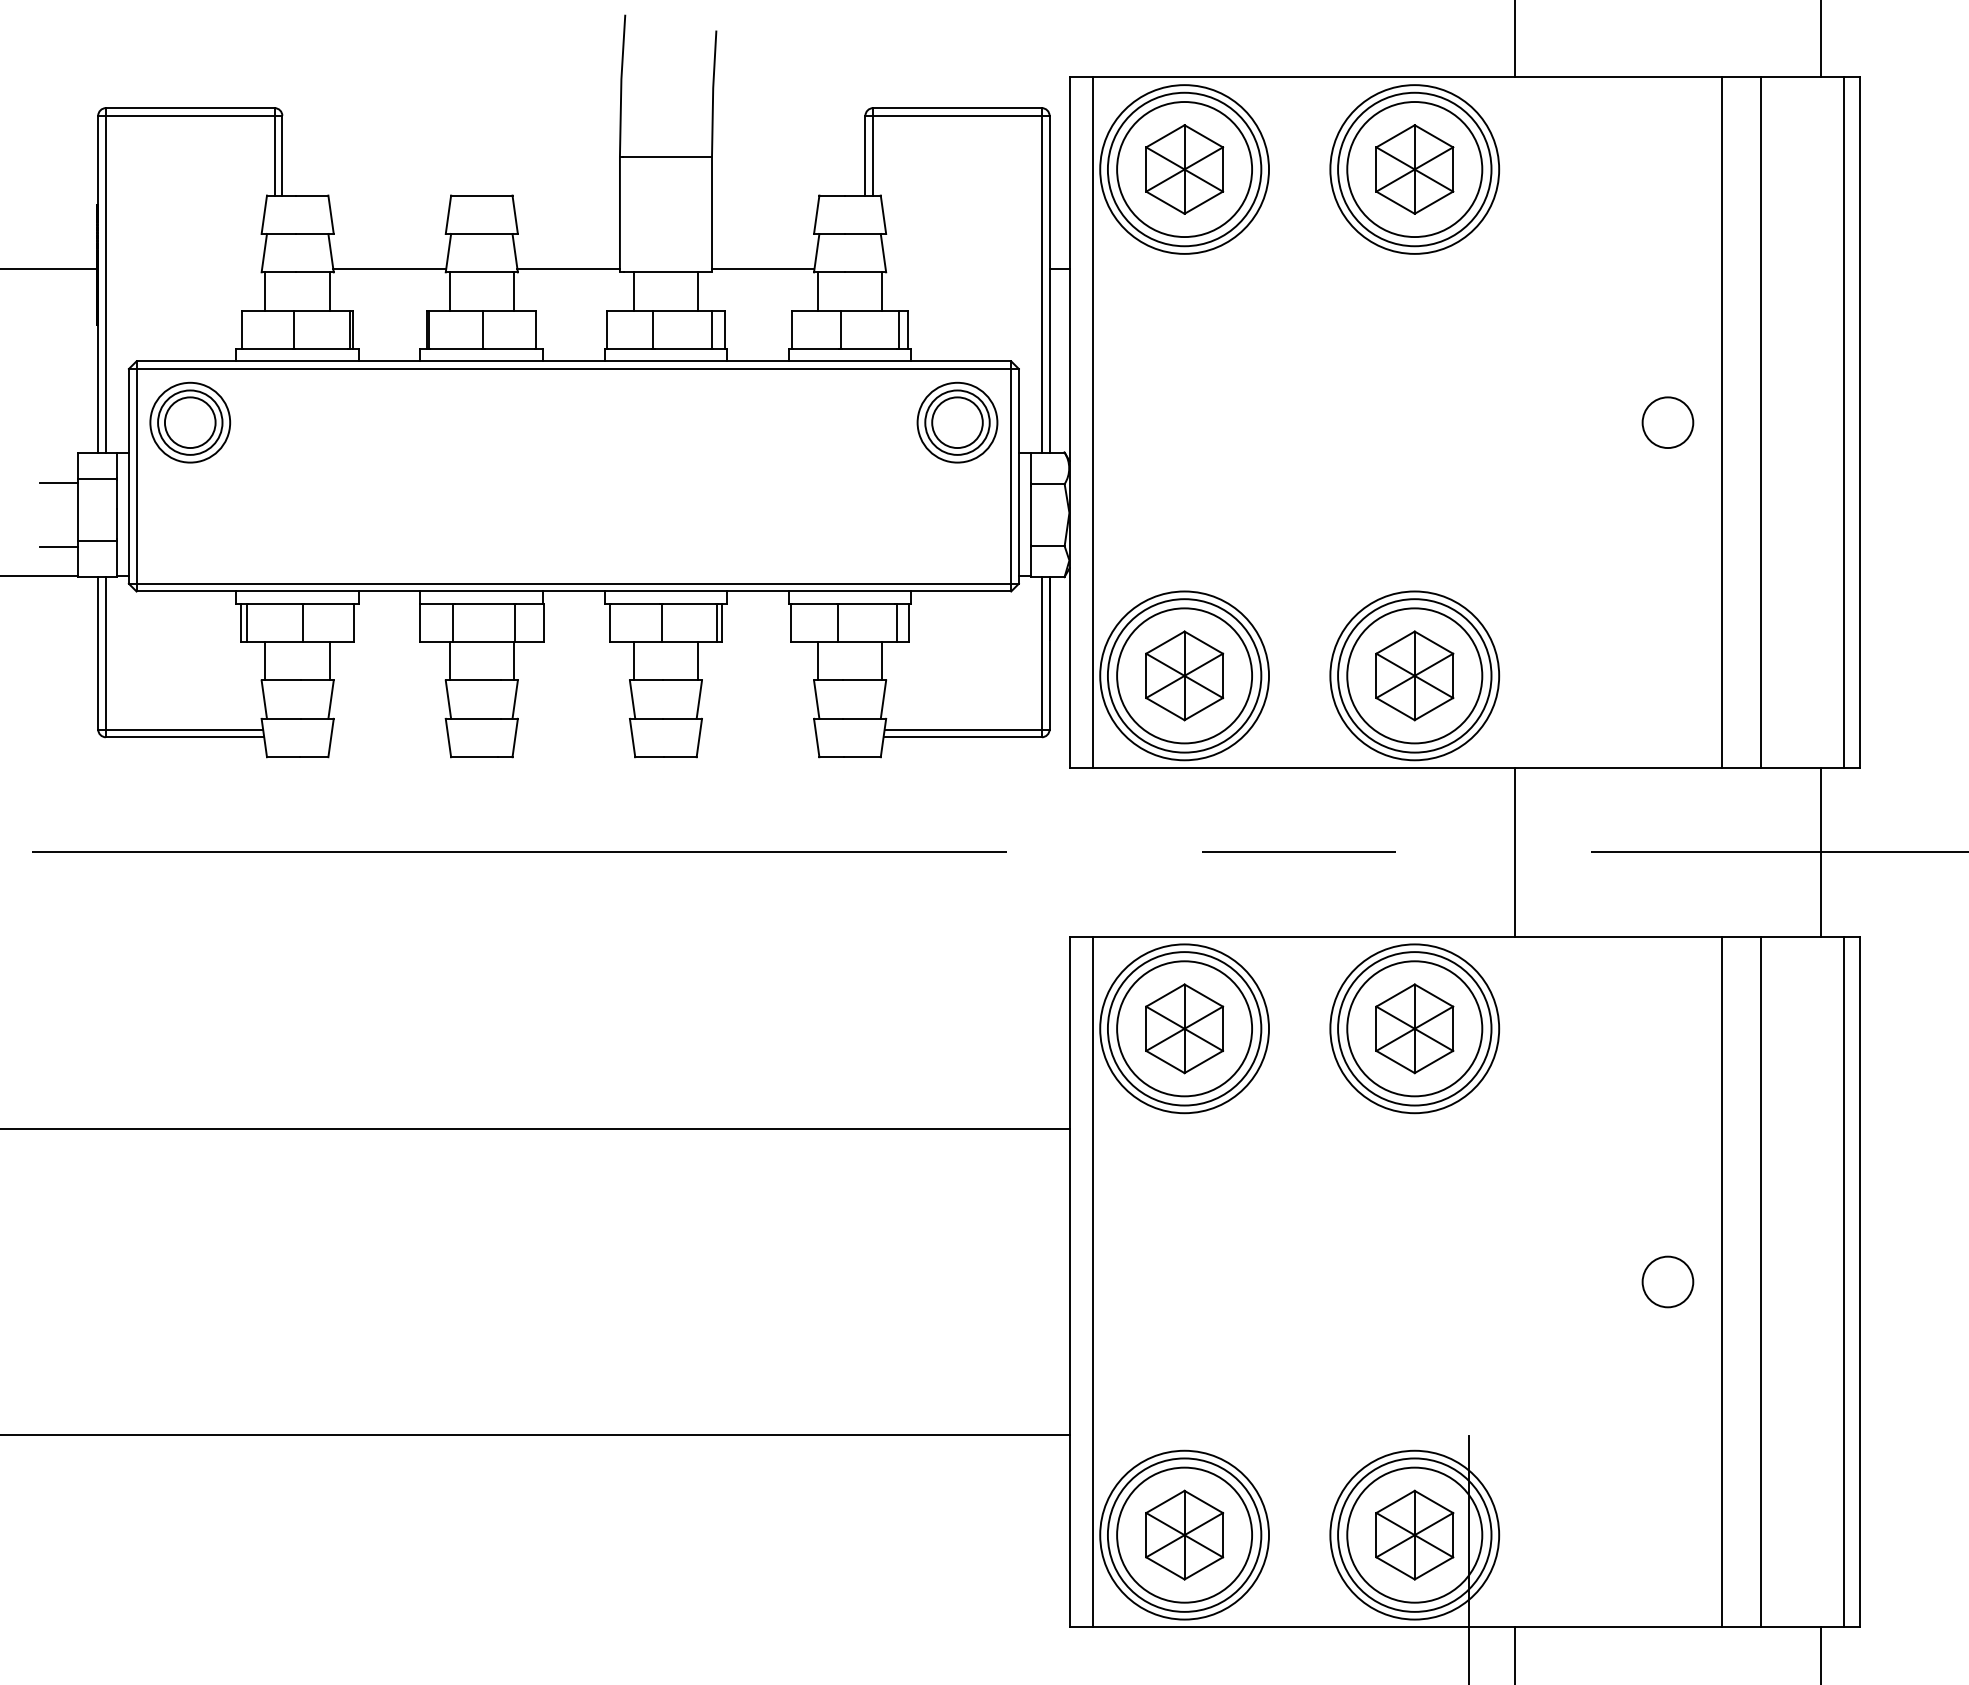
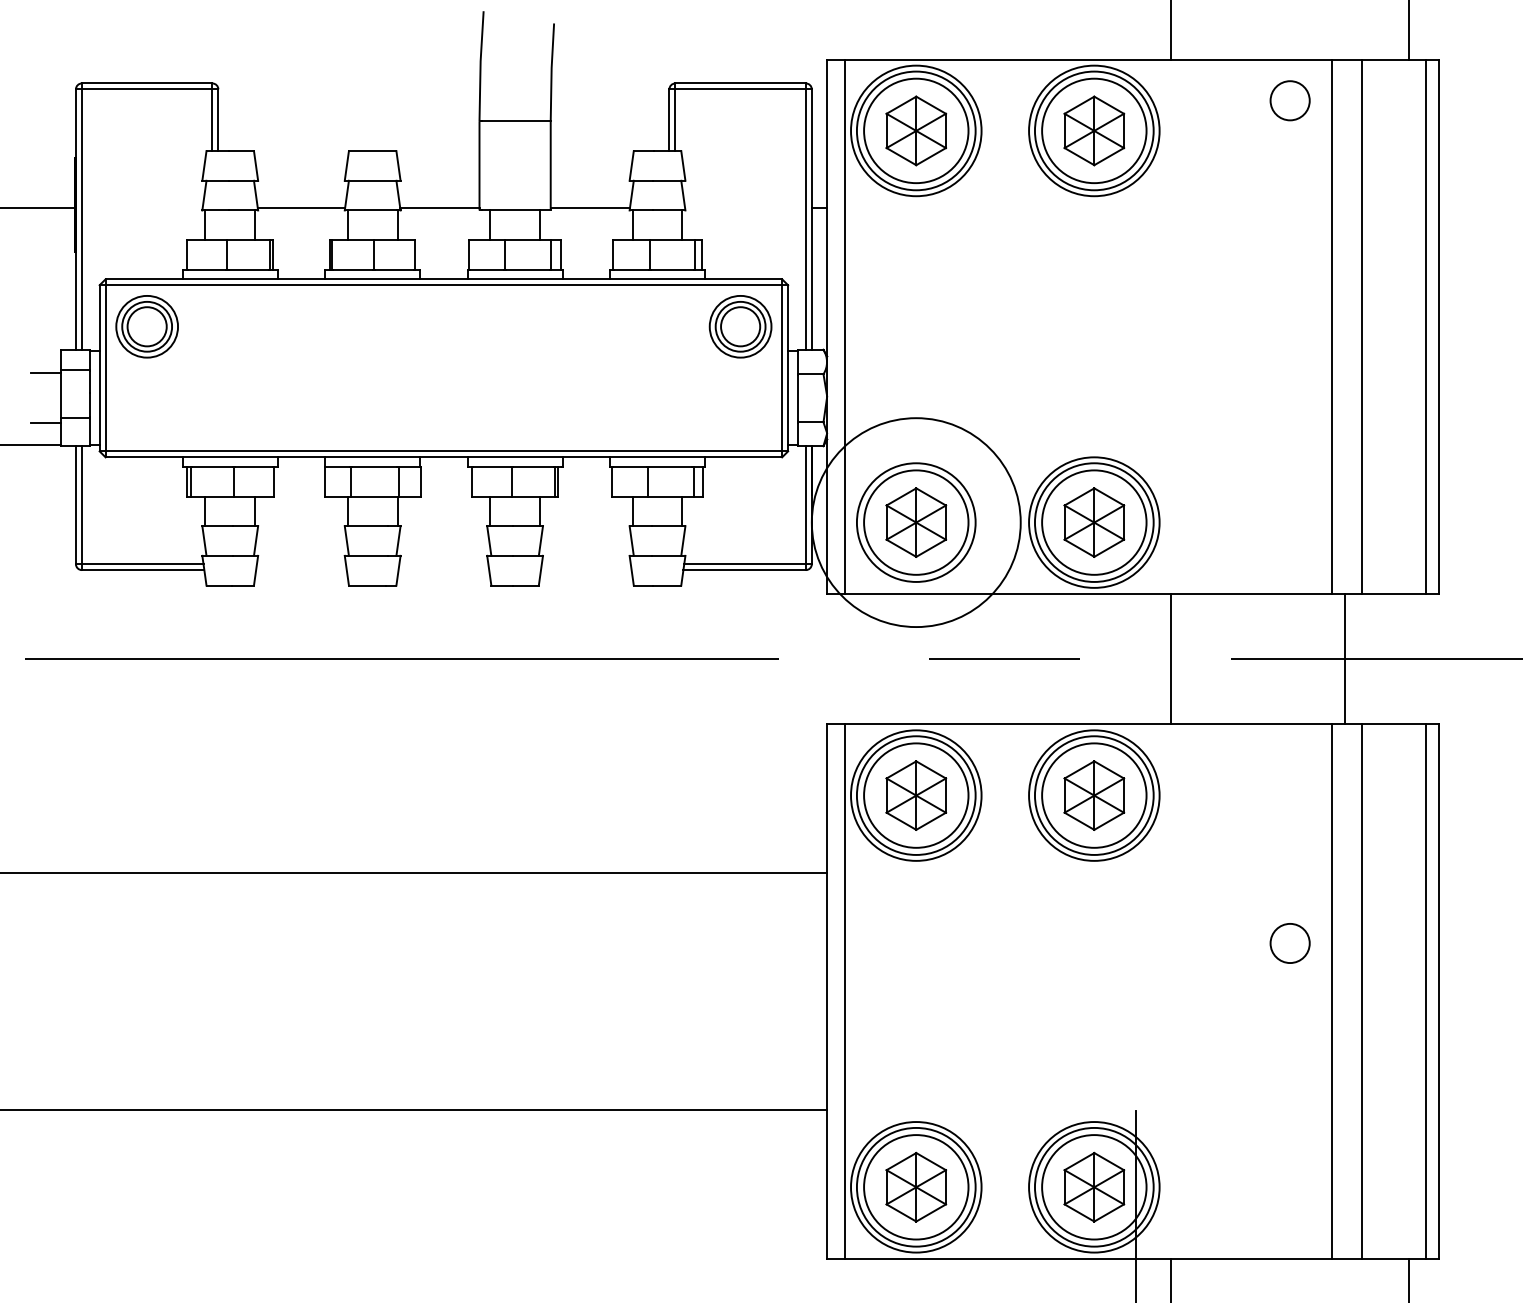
circle: (1667, 422) -> (1289, 100), moved
circle: (1184, 675) -> (916, 522), size x1.6
line: (1820, 851) -> (1344, 658), moved
circle: (1667, 1282) -> (1289, 943), moved

